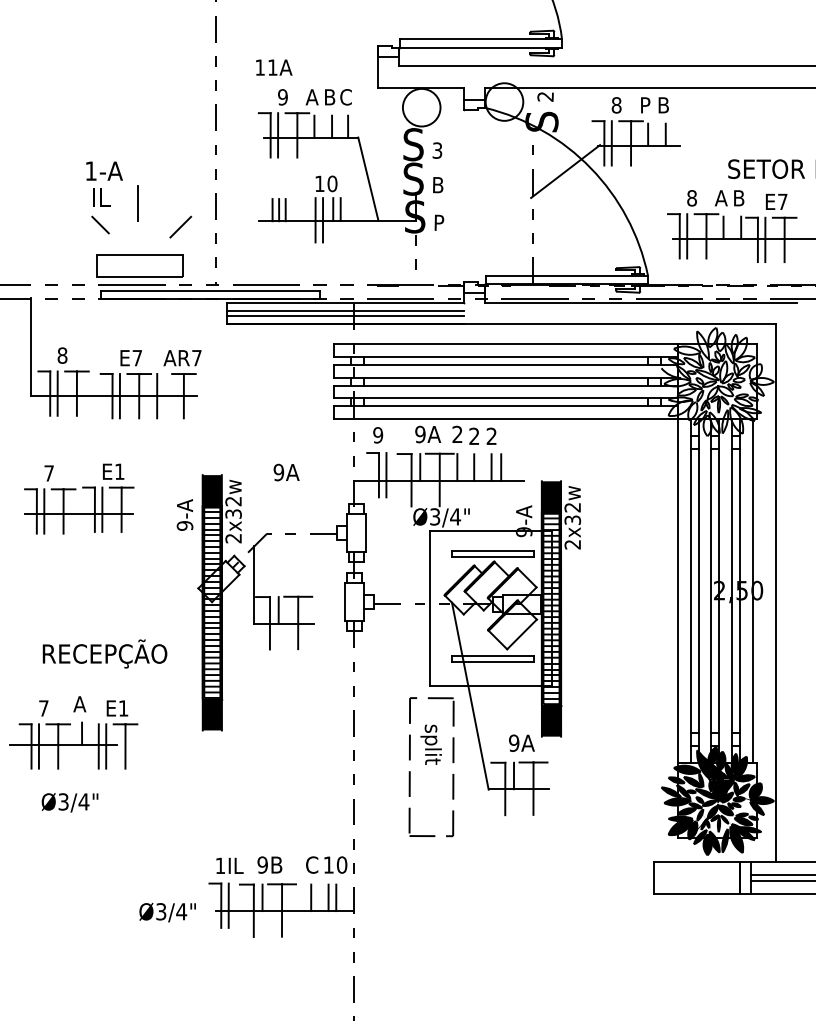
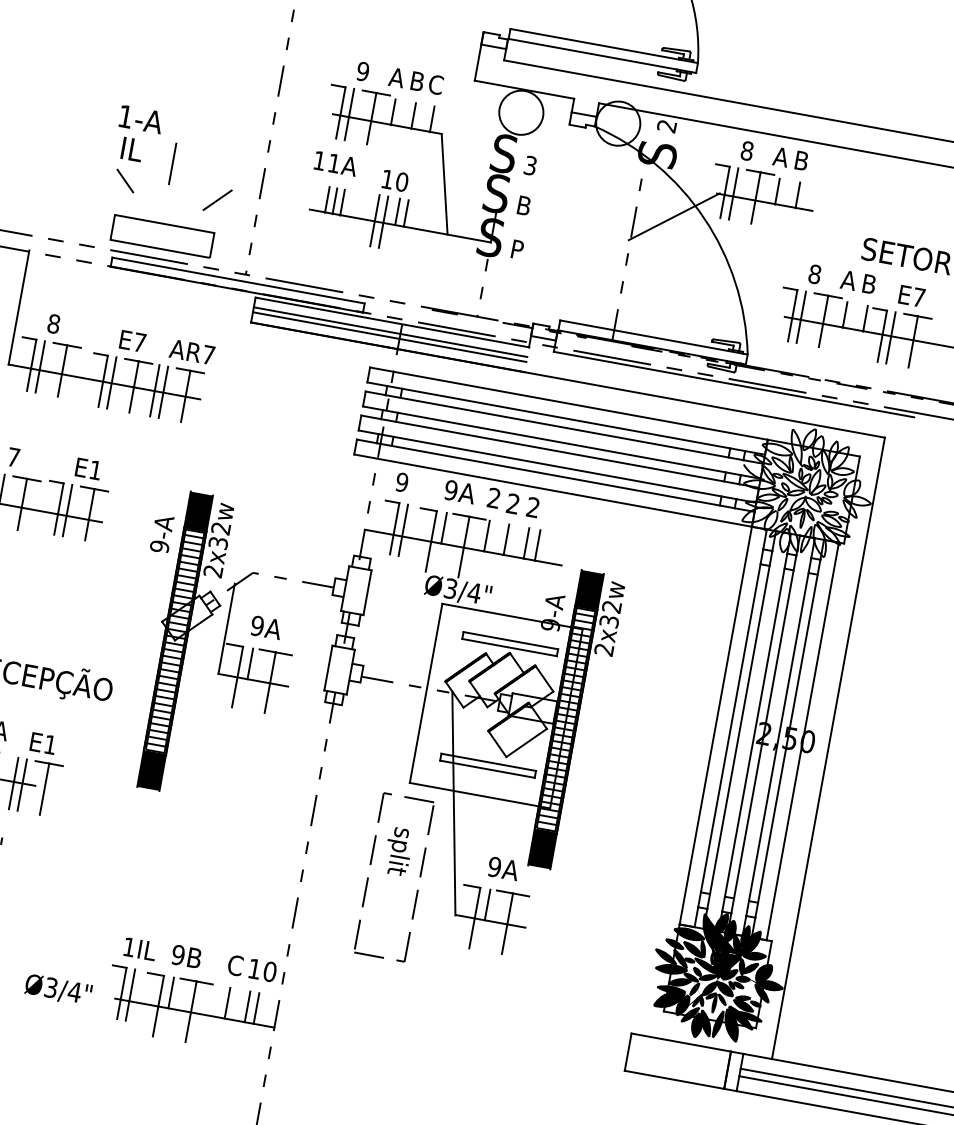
text: (274, 67) -> (336, 163), moved
text: (645, 105) -> (780, 157), P -> A
line: (164, 396) -> (163, 392), added
text: (286, 472) -> (266, 627), moved

